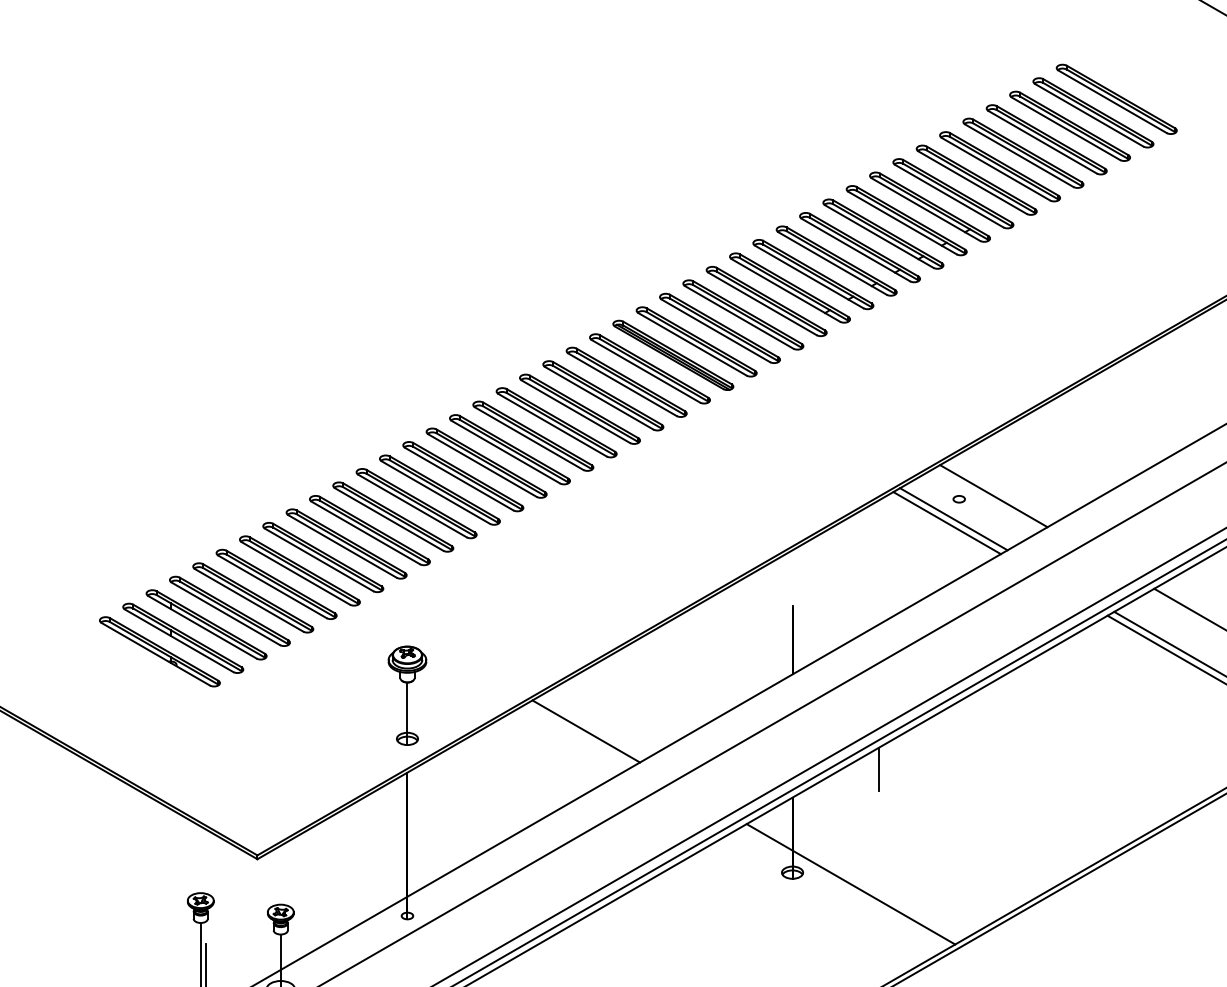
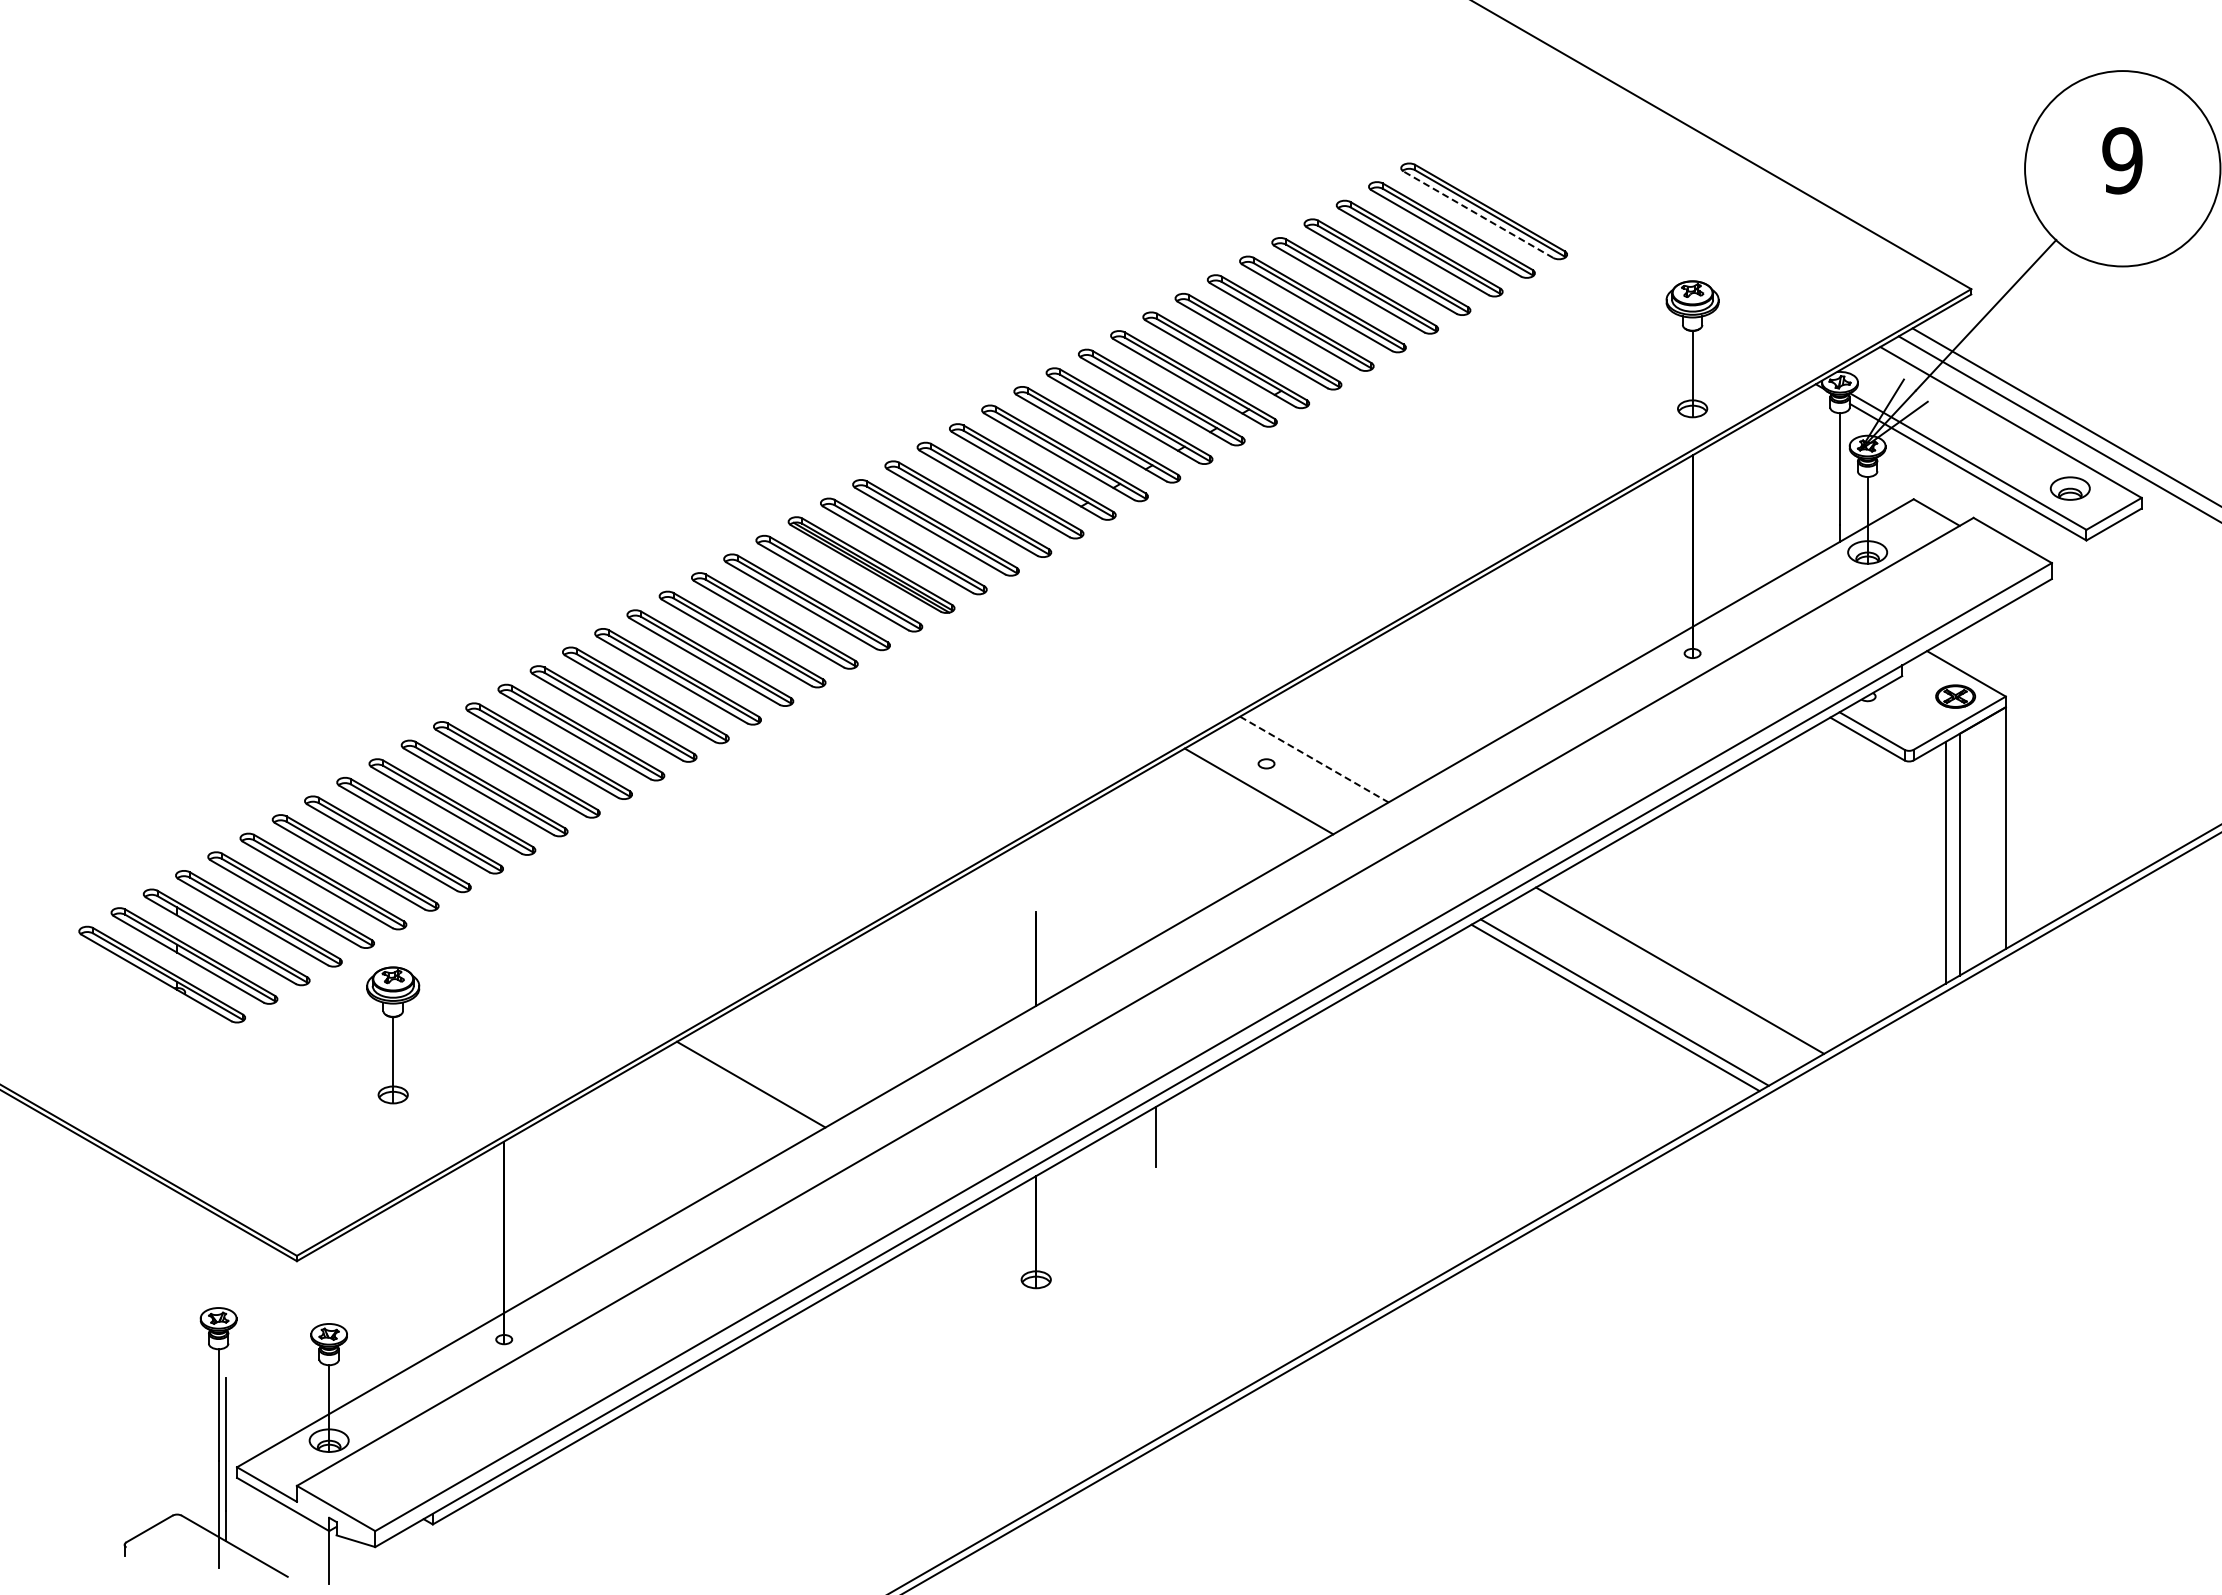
line: (1112, 101) -> (1478, 214), solid -> dashed
line: (993, 496) -> (1314, 759), solid -> dashed
line: (946, 522) -> (1249, 796), removed
part: (407, 695) -> (393, 1035), moved
line: (850, 884) -> (1116, 1295), removed

